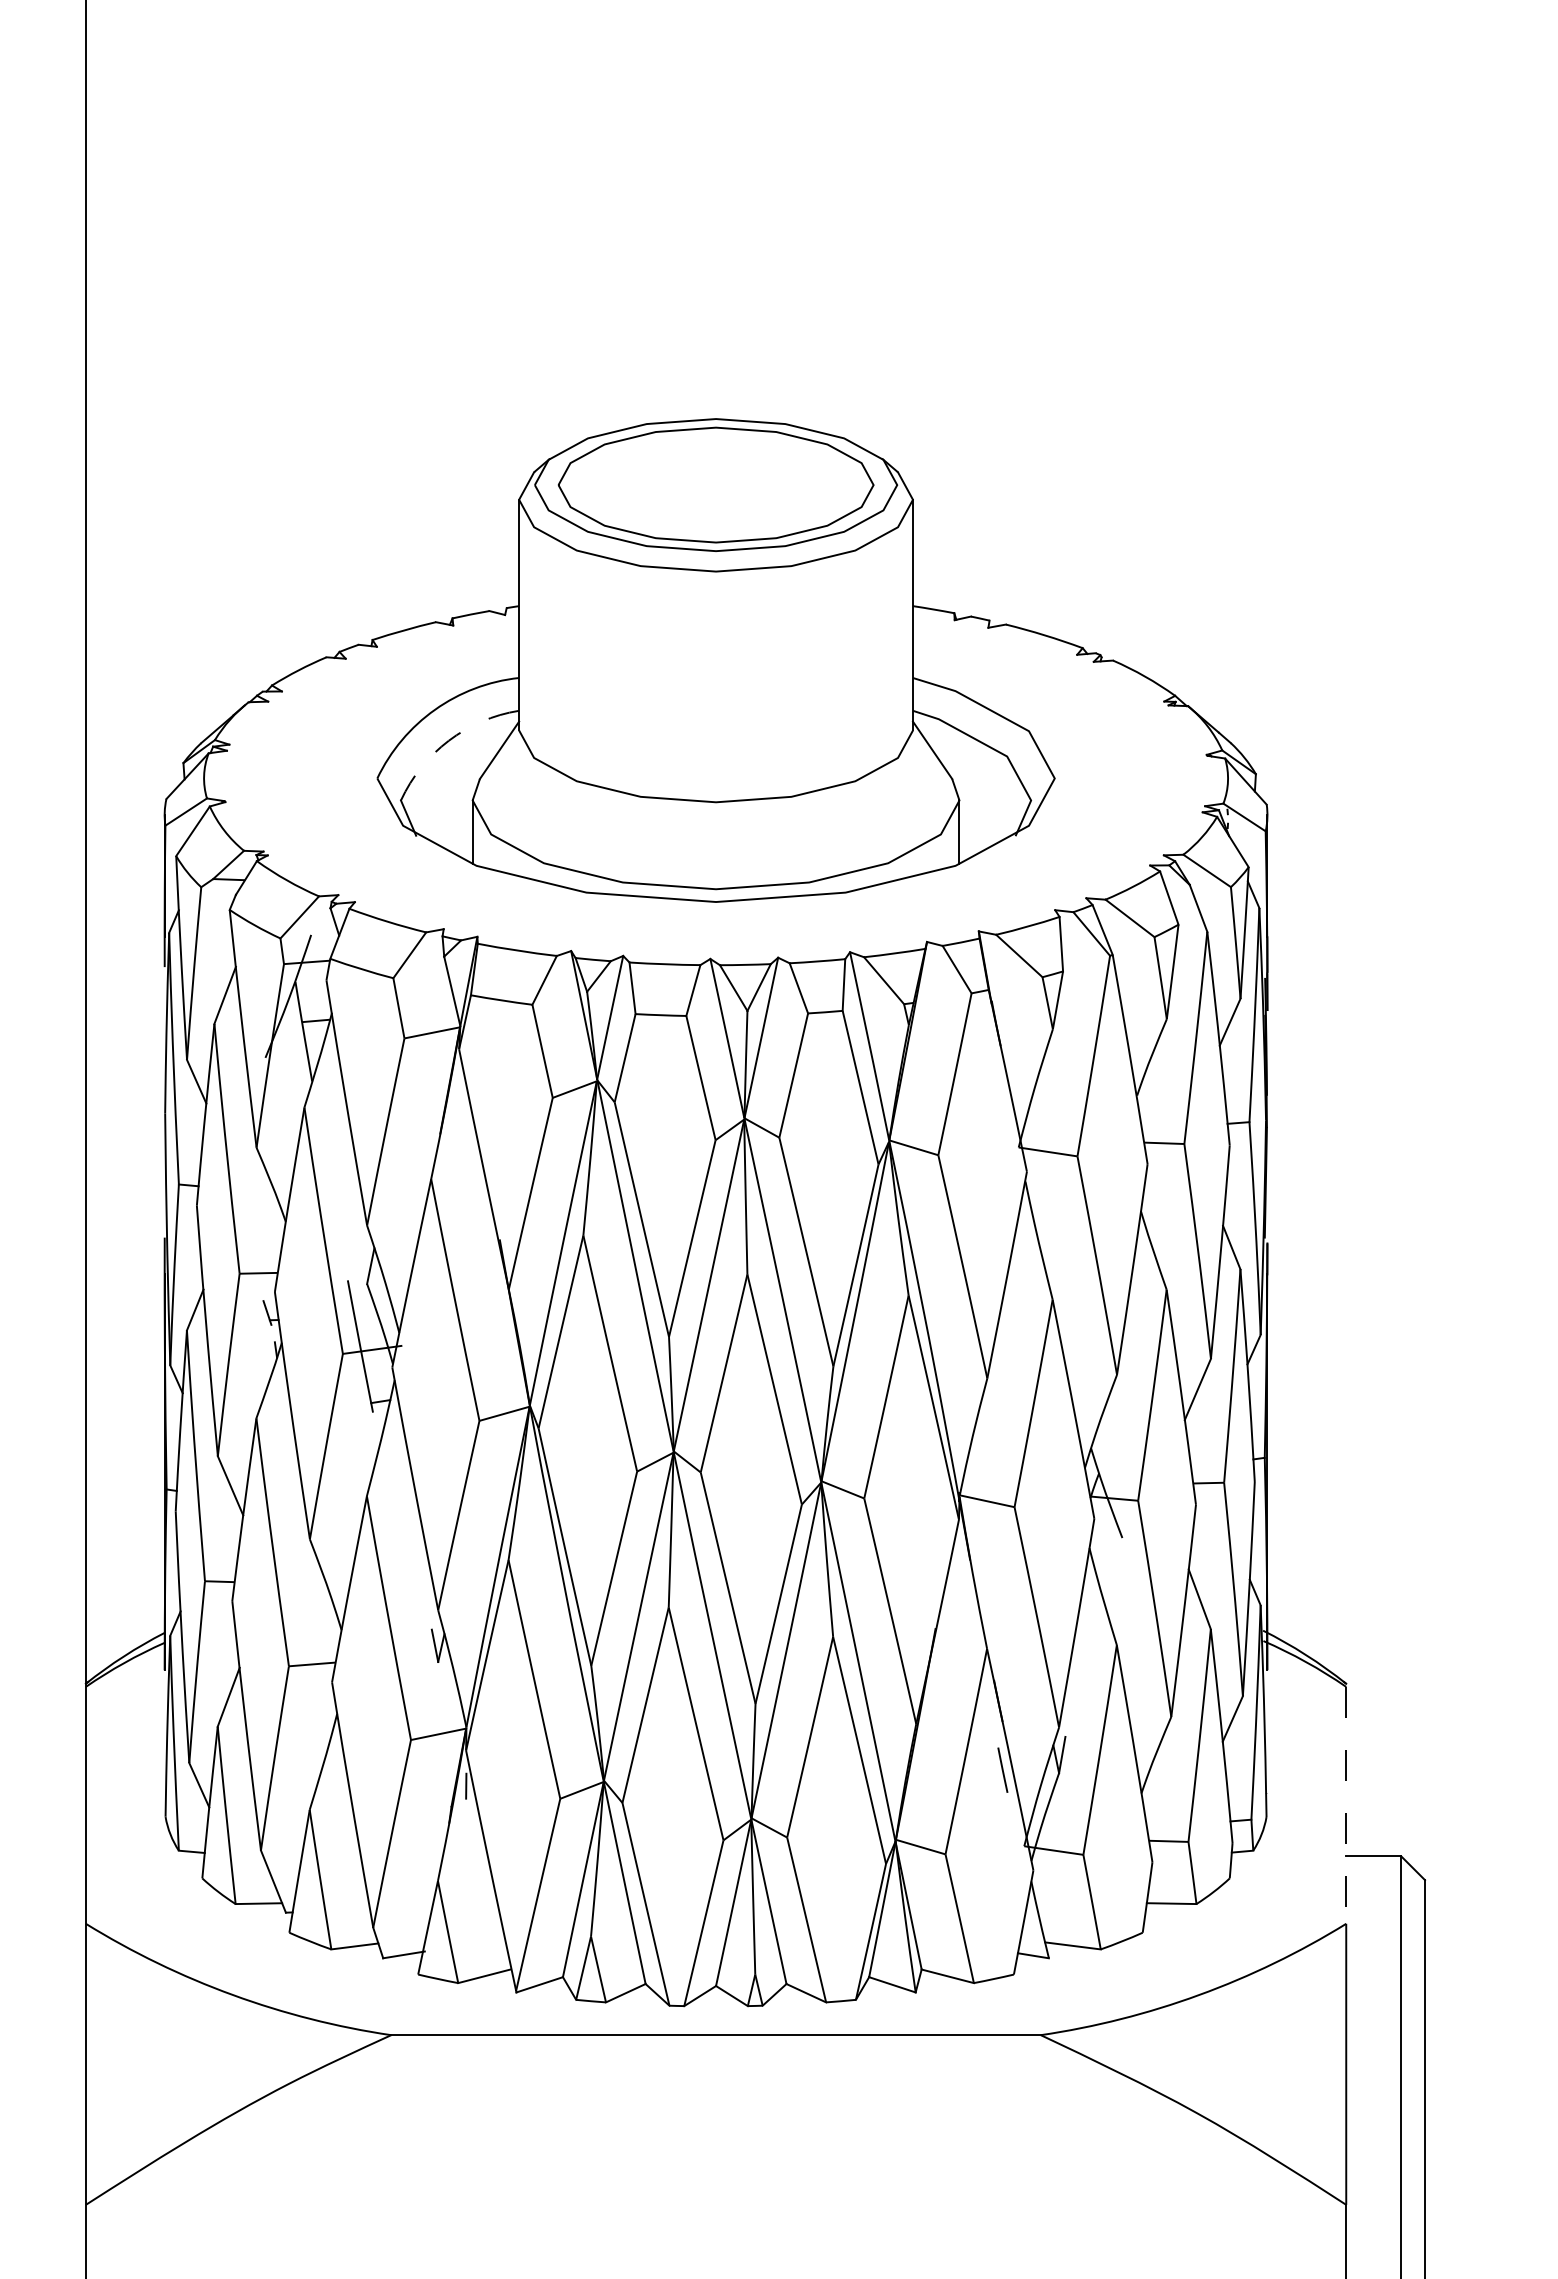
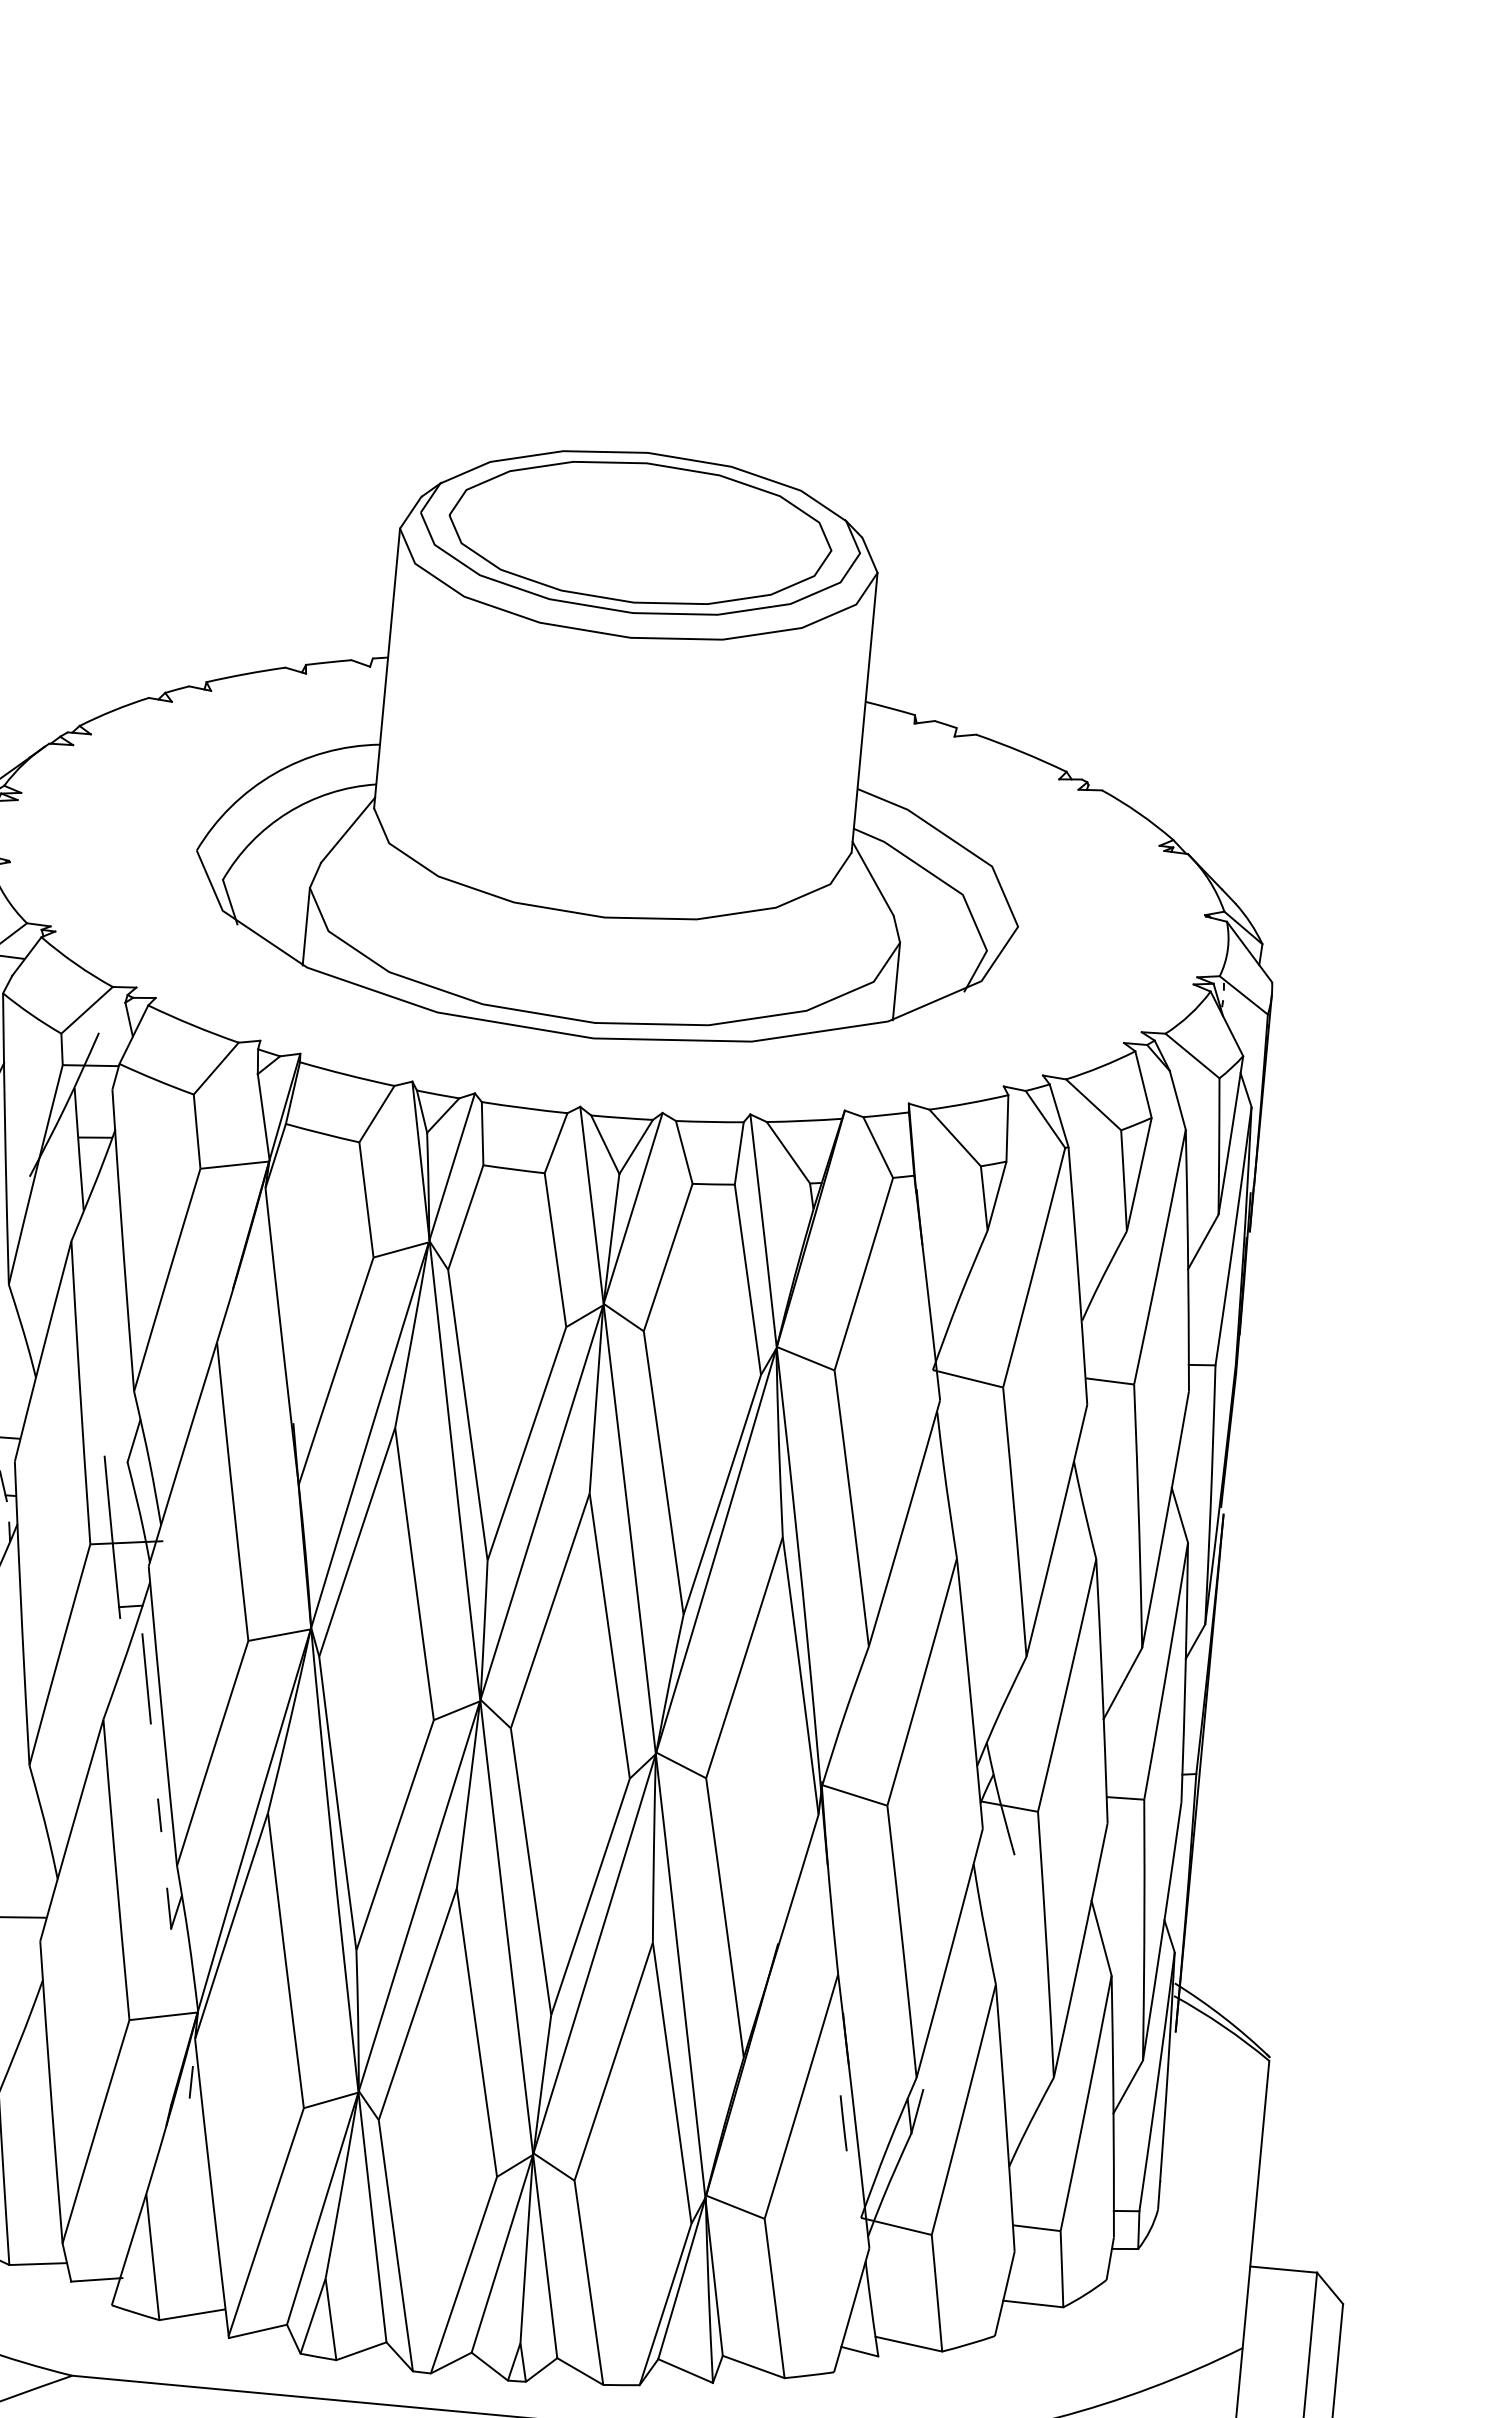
arc: (448, 740) -> (287, 812), dashed -> solid
line: (399, 1459) -> (147, 1678), added
line: (419, 1570) -> (158, 1815), added
line: (1346, 1805) -> (1256, 2204), dashed -> solid

